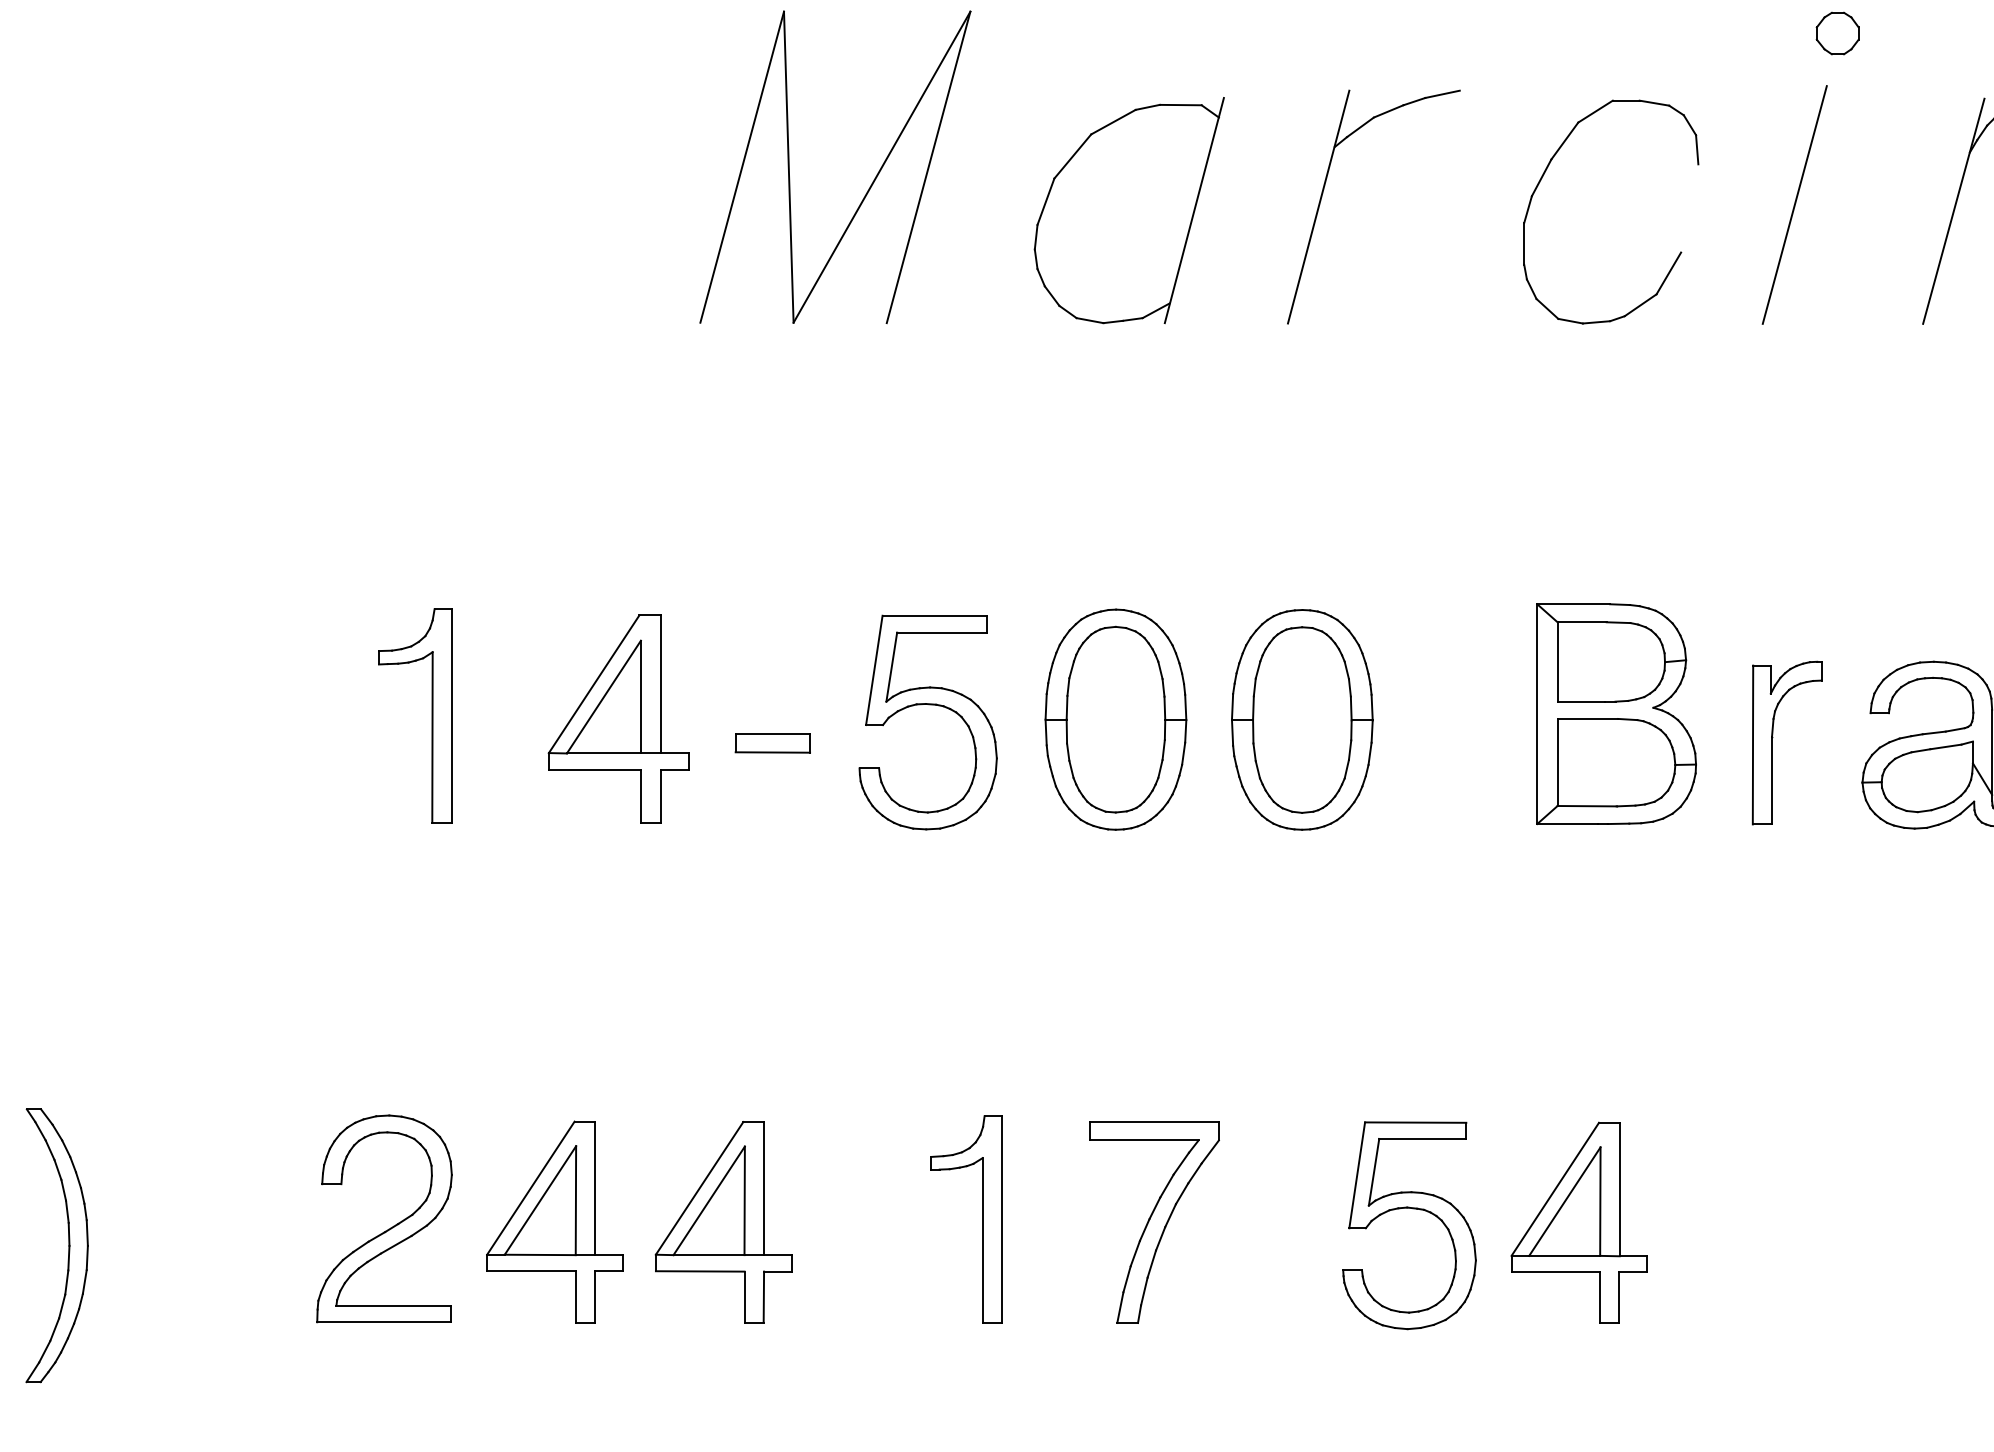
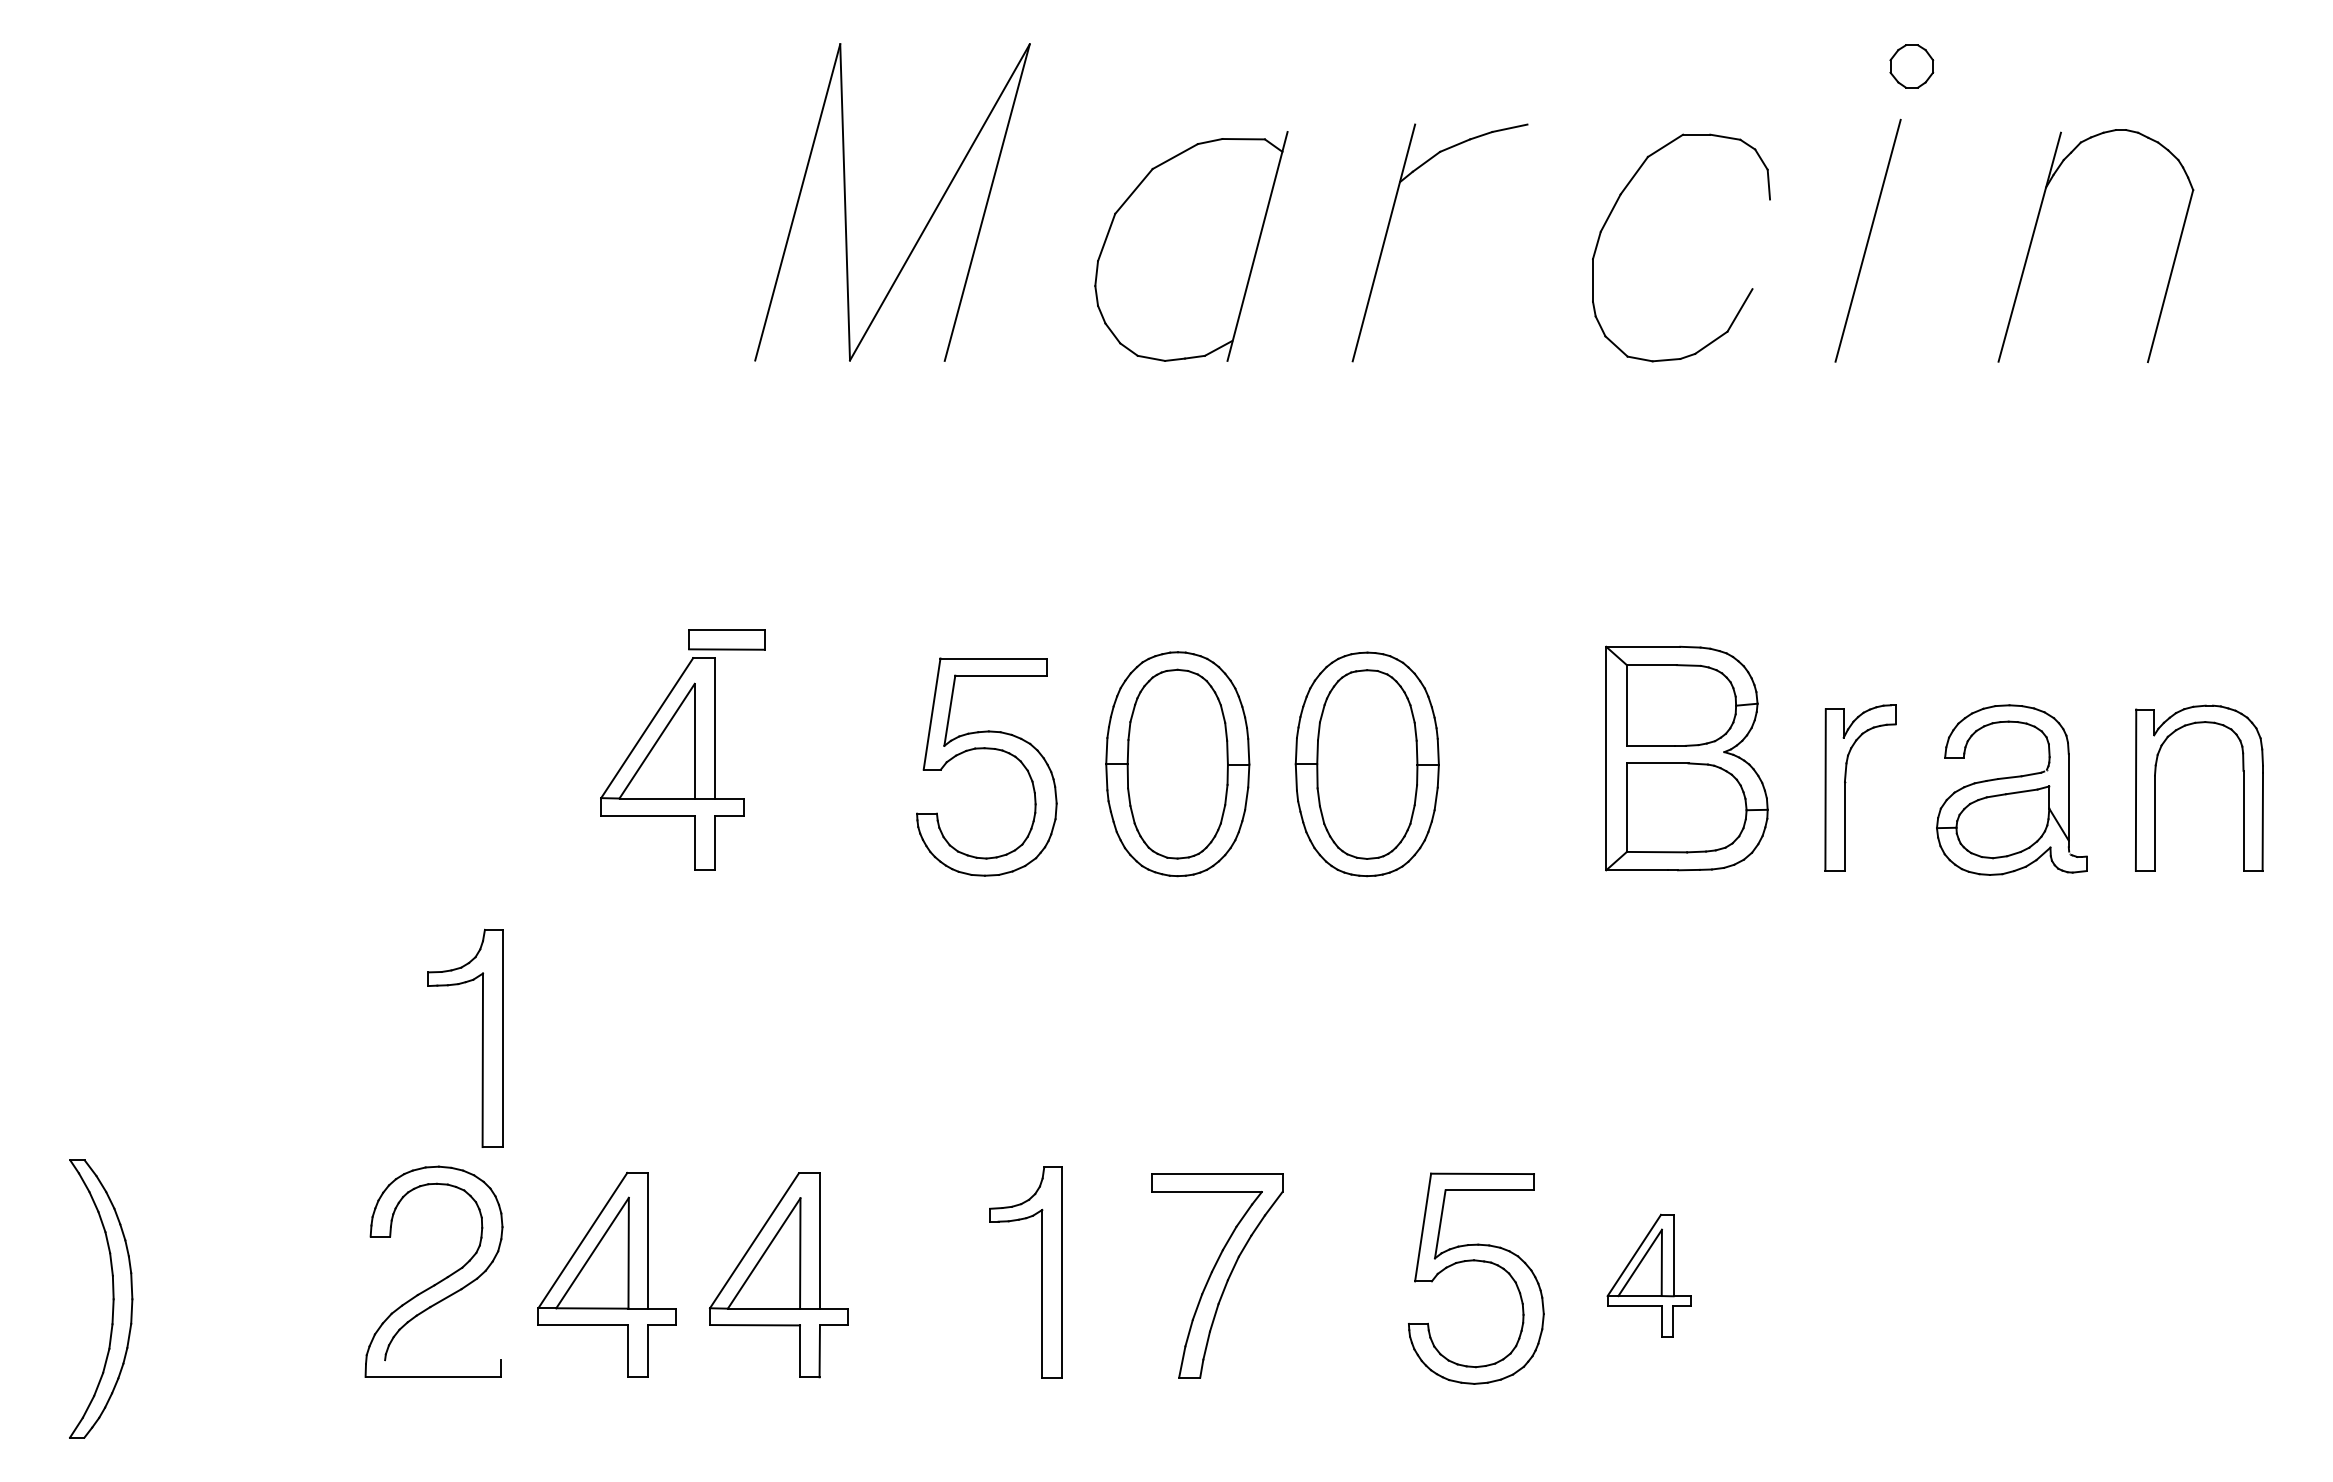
part: (432, 715) -> (482, 1037), moved
part: (772, 742) -> (726, 639), moved
part: (1578, 1222) -> (1648, 1275), size x0.6
line: (393, 1306) -> (443, 1360), removed

